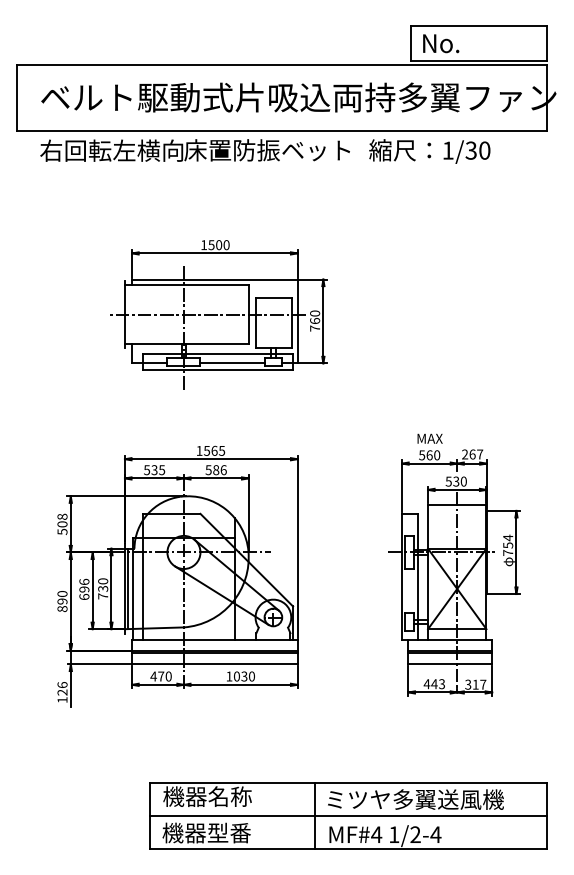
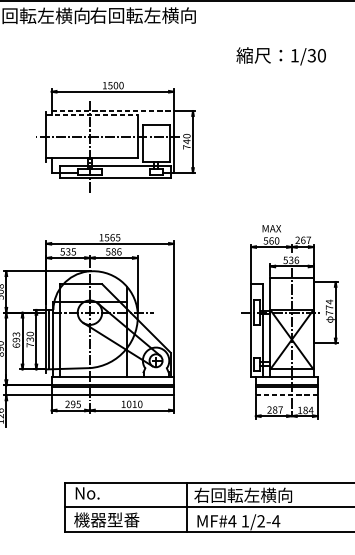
text: (266, 150) -> (150, 15), 床置防振ベット -> 右回転左横向
text: (429, 151) -> (281, 56), moved
line: (214, 279) -> (112, 111), solid -> dashed
line: (186, 285) -> (91, 115), solid -> dashed
text: (315, 320) -> (187, 141), 760 -> 740
line: (232, 363) -> (125, 173), removed
text: (463, 481) -> (296, 260), 530 -> 536
text: (508, 545) -> (329, 307), 754 -> 774
text: (84, 581) -> (16, 334), 696 -> 693
line: (450, 664) -> (286, 395), solid -> dashed
text: (160, 676) -> (72, 404), 470 -> 295
text: (244, 676) -> (134, 404), 1030 -> 1010
text: (434, 684) -> (275, 410), 443 -> 287
text: (475, 684) -> (305, 410), 317 -> 184
text: (207, 796) -> (107, 493), 機器名称 -> No.
text: (414, 799) -> (260, 495), ミツヤ多翼送風機 -> 右回転左横向

